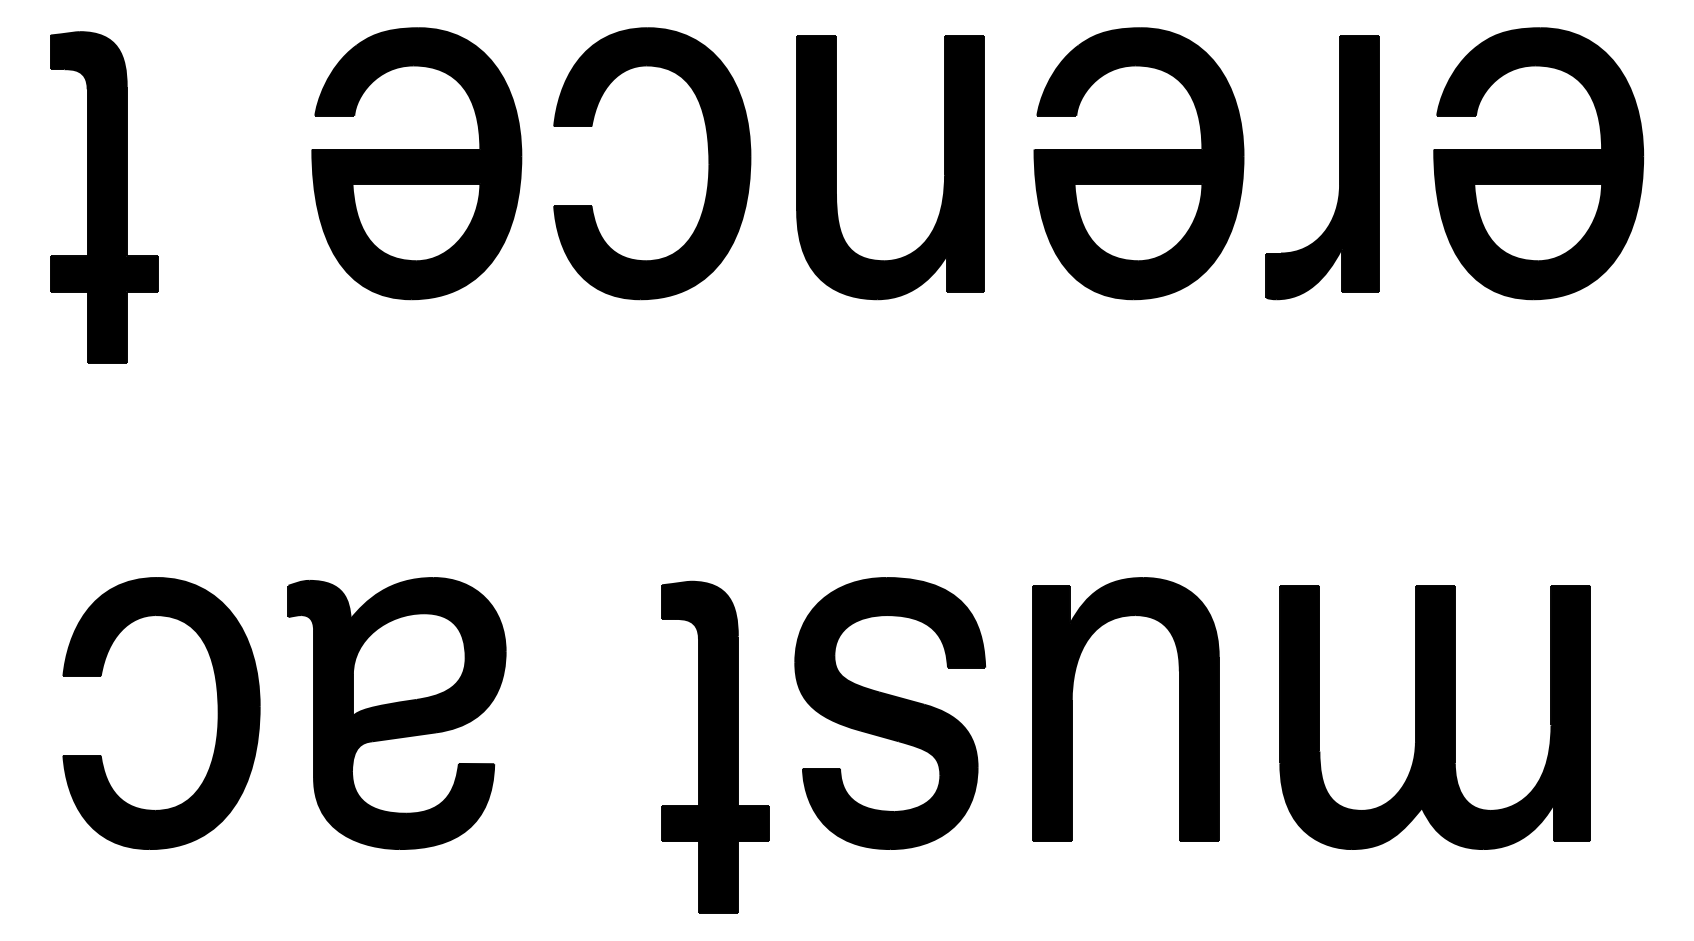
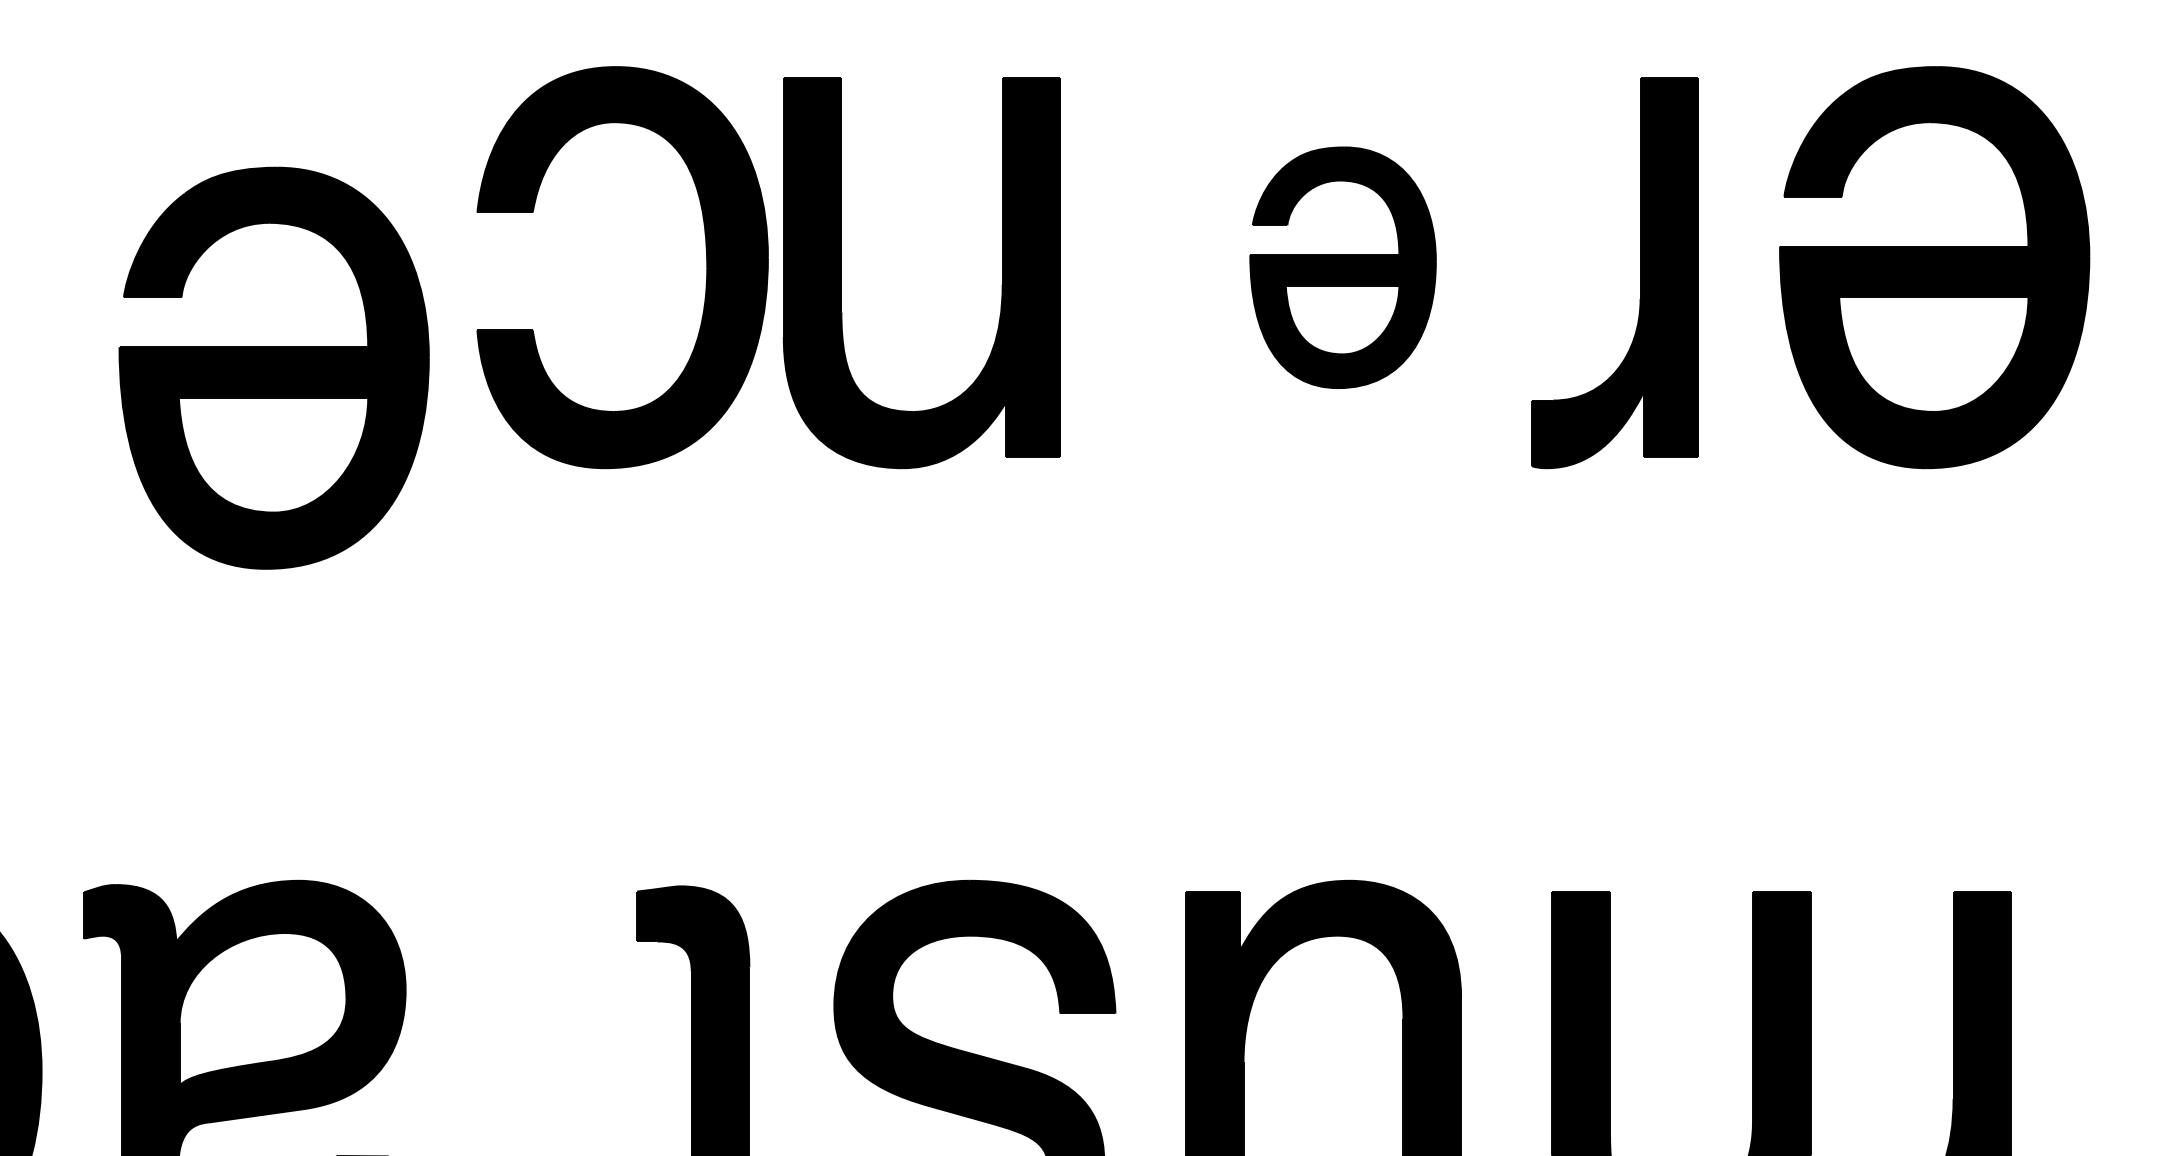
part: (416, 163) -> (273, 367), moved
part: (1138, 163) -> (1342, 267), size x0.6
part: (836, 167) -> (842, 273), moved

